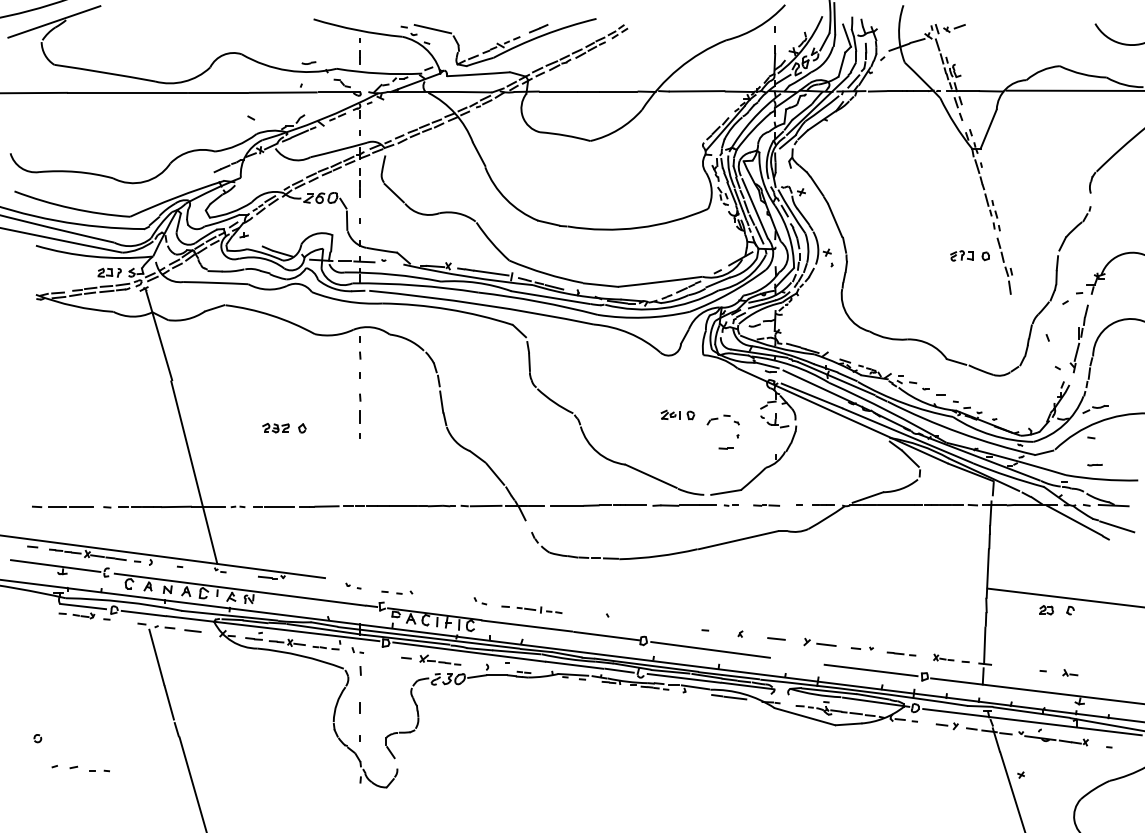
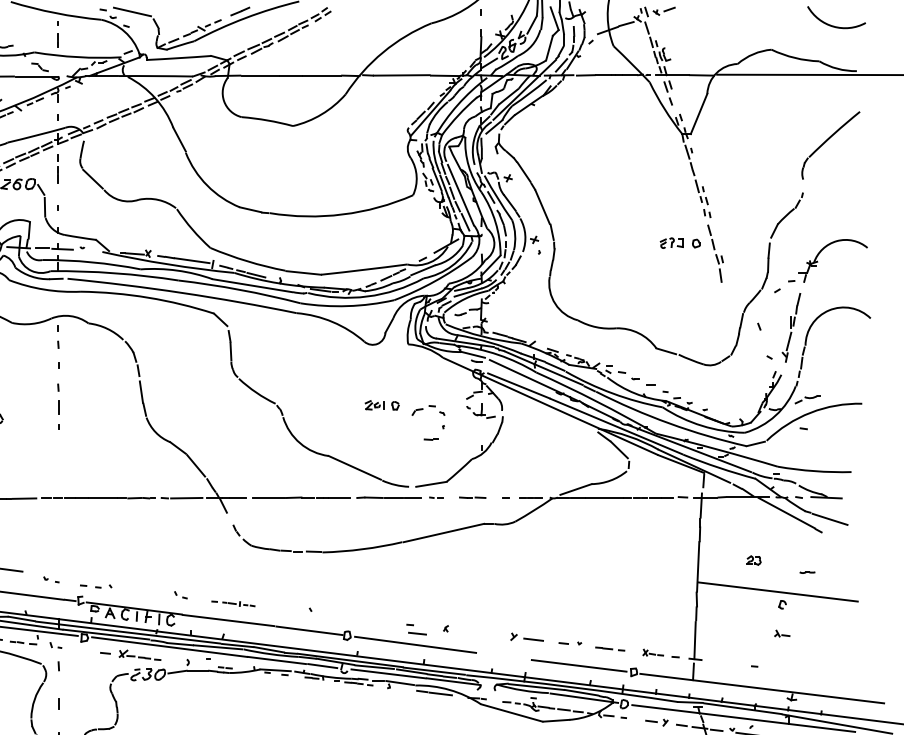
line: (1094, 465) -> (806, 573), moved
part: (531, 609) -> (232, 603), size x0.7
part: (1046, 610) -> (753, 560), moved
line: (776, 638) -> (417, 633), moved
part: (1070, 672) -> (782, 633), moved

